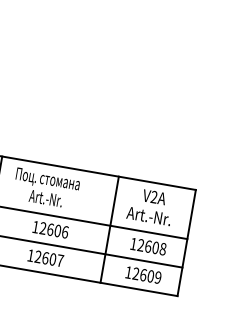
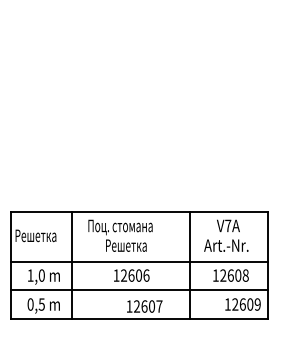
text: (154, 196) -> (228, 225), V2A -> V7A
text: (49, 199) -> (125, 245), Art.-Nr. -> Решетка
text: (45, 258) -> (144, 306), moved
text: (143, 275) -> (242, 304), moved

